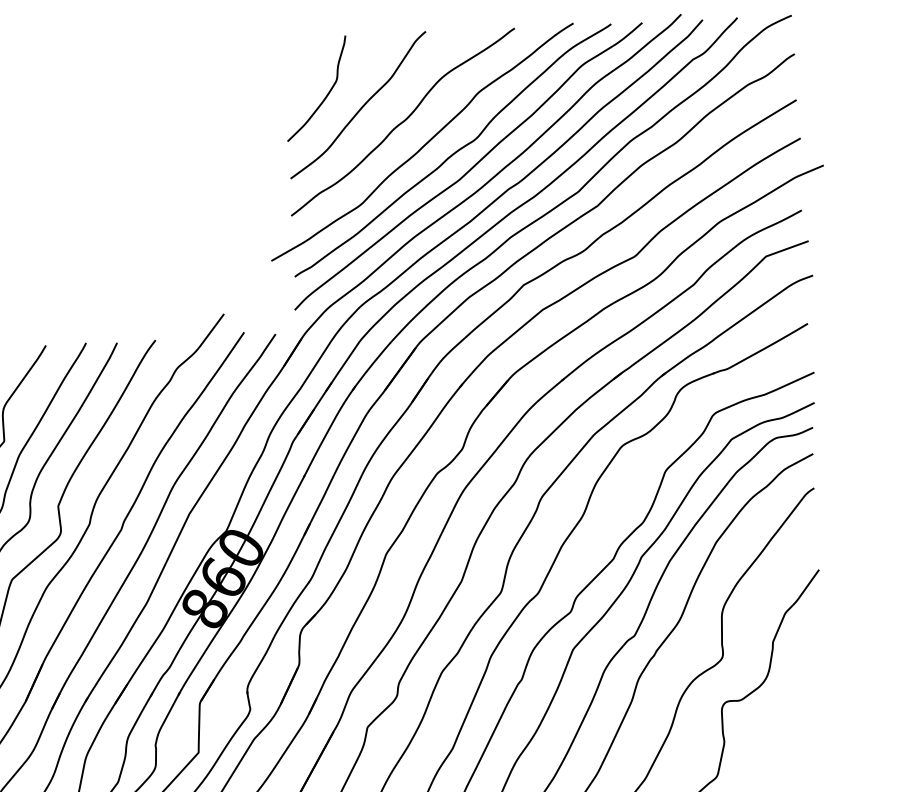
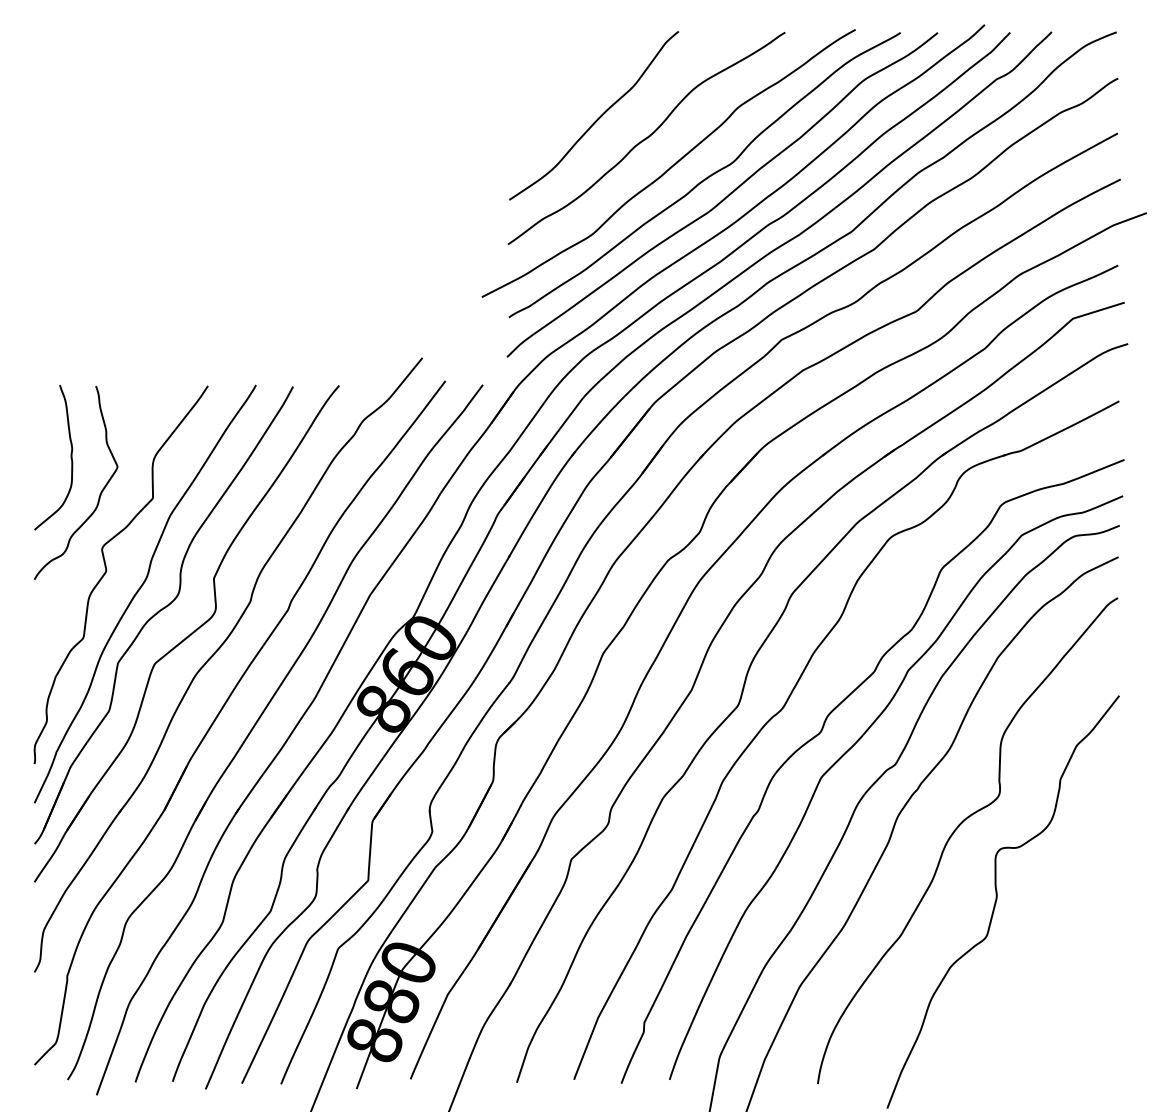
curve: (325, 96) -> (555, 103), removed

